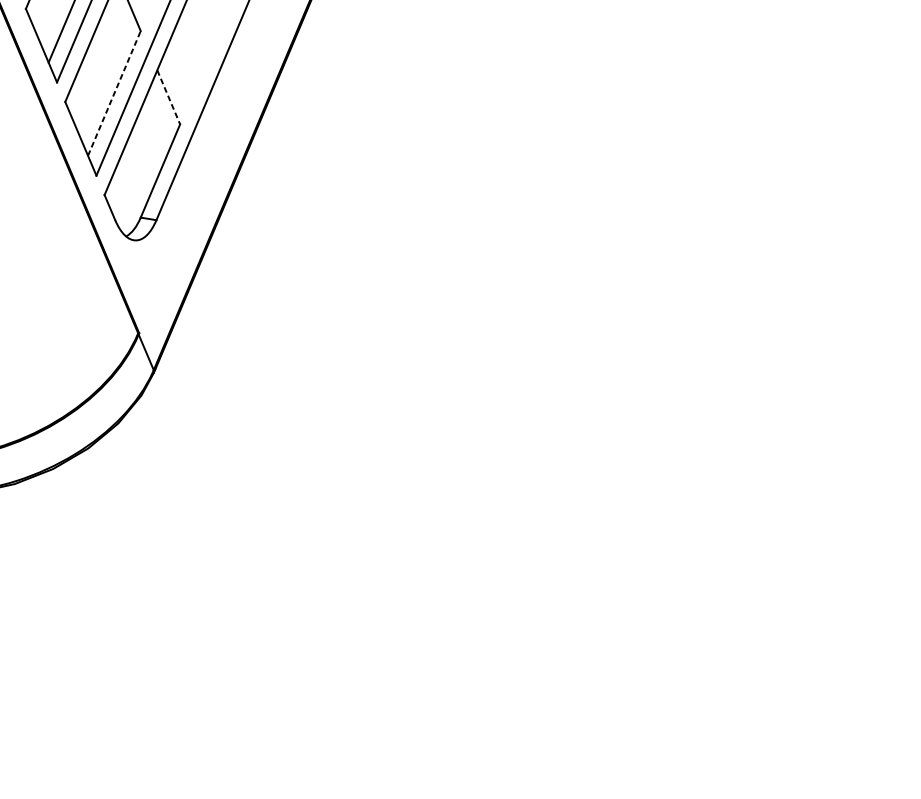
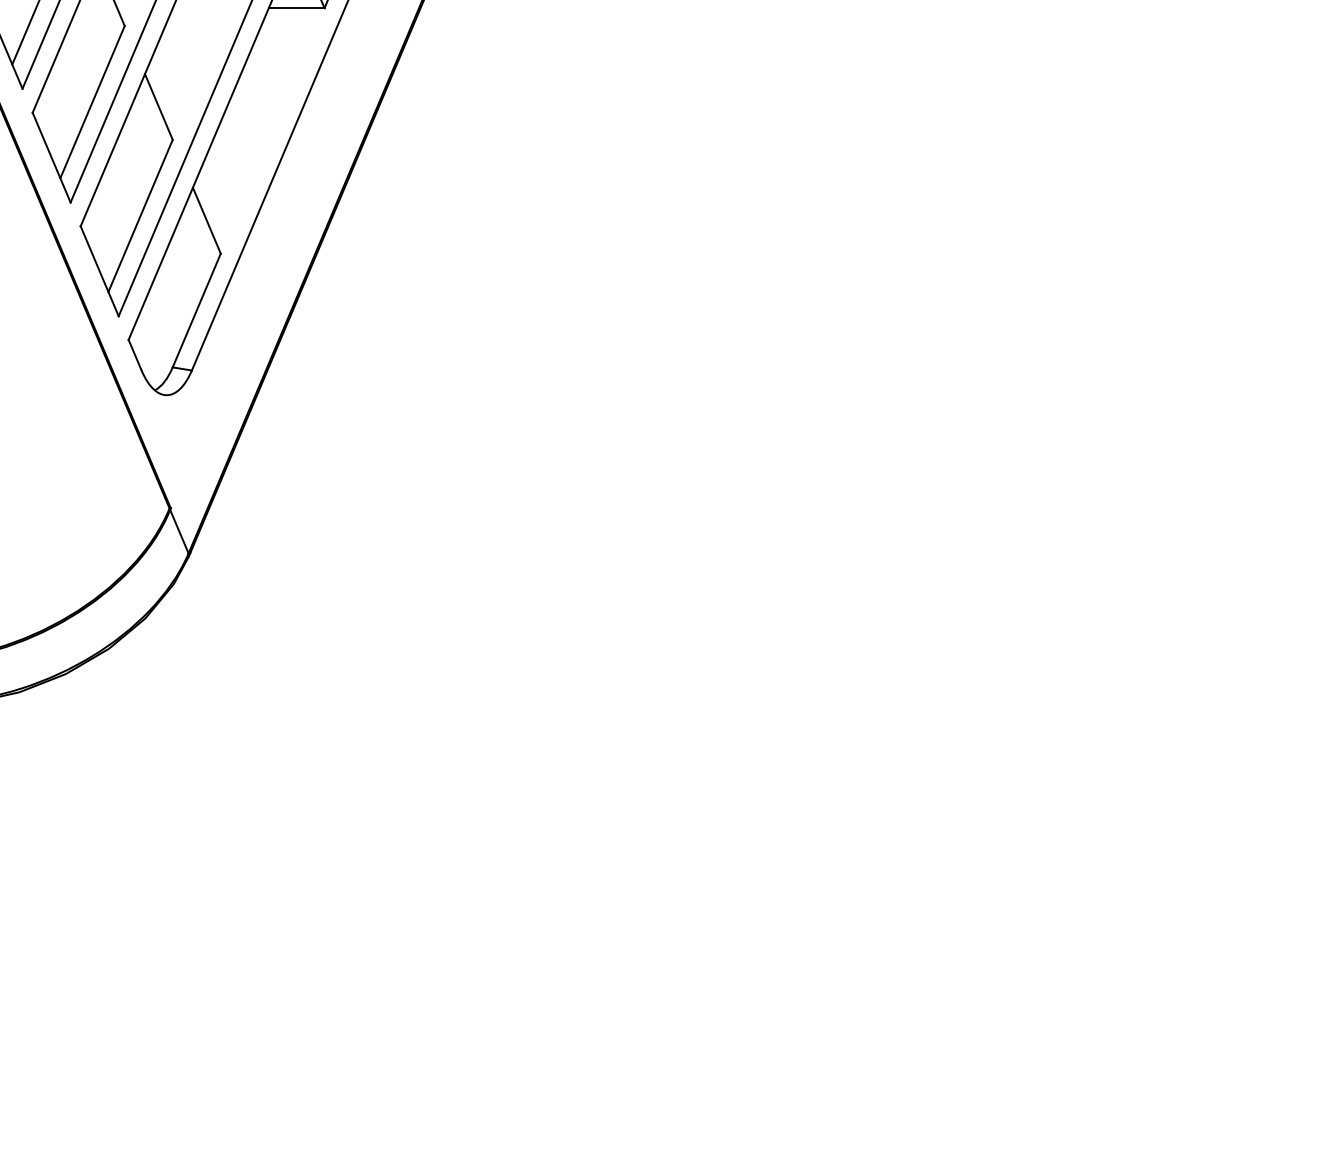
line: (114, 93) -> (140, 215), dashed -> solid
line: (168, 97) -> (206, 220), dashed -> solid

